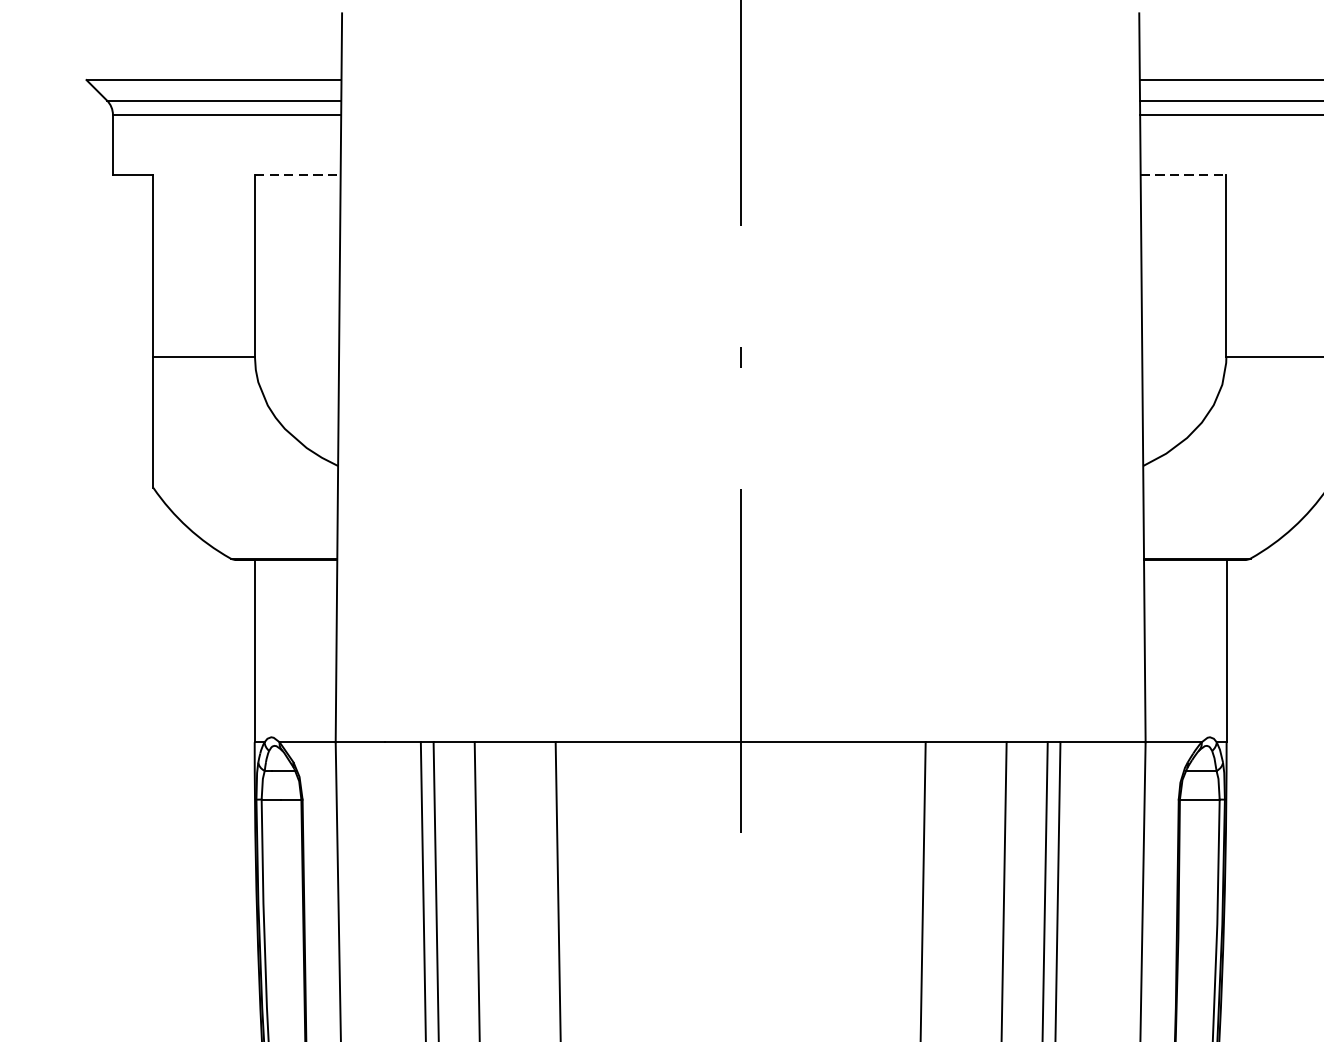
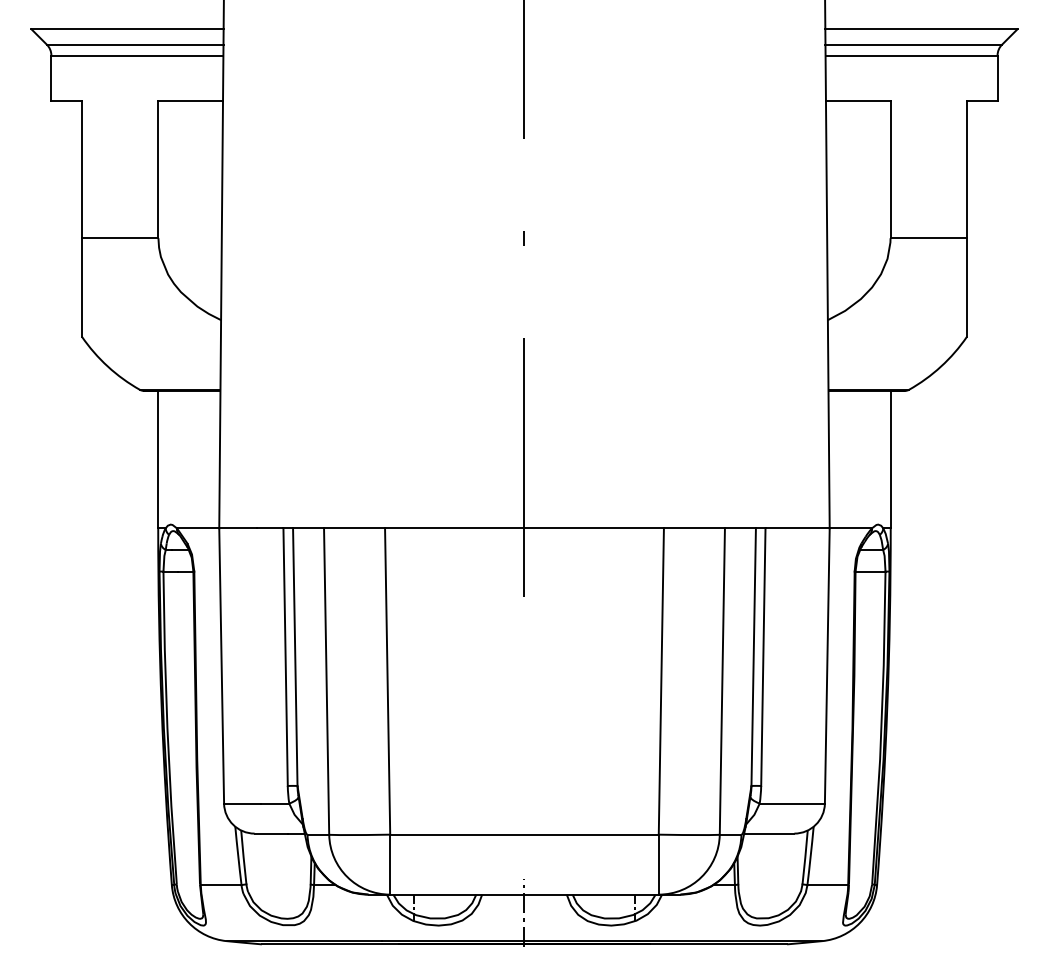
line: (298, 175) -> (191, 101), dashed -> solid
line: (1183, 175) -> (858, 101), dashed -> solid

